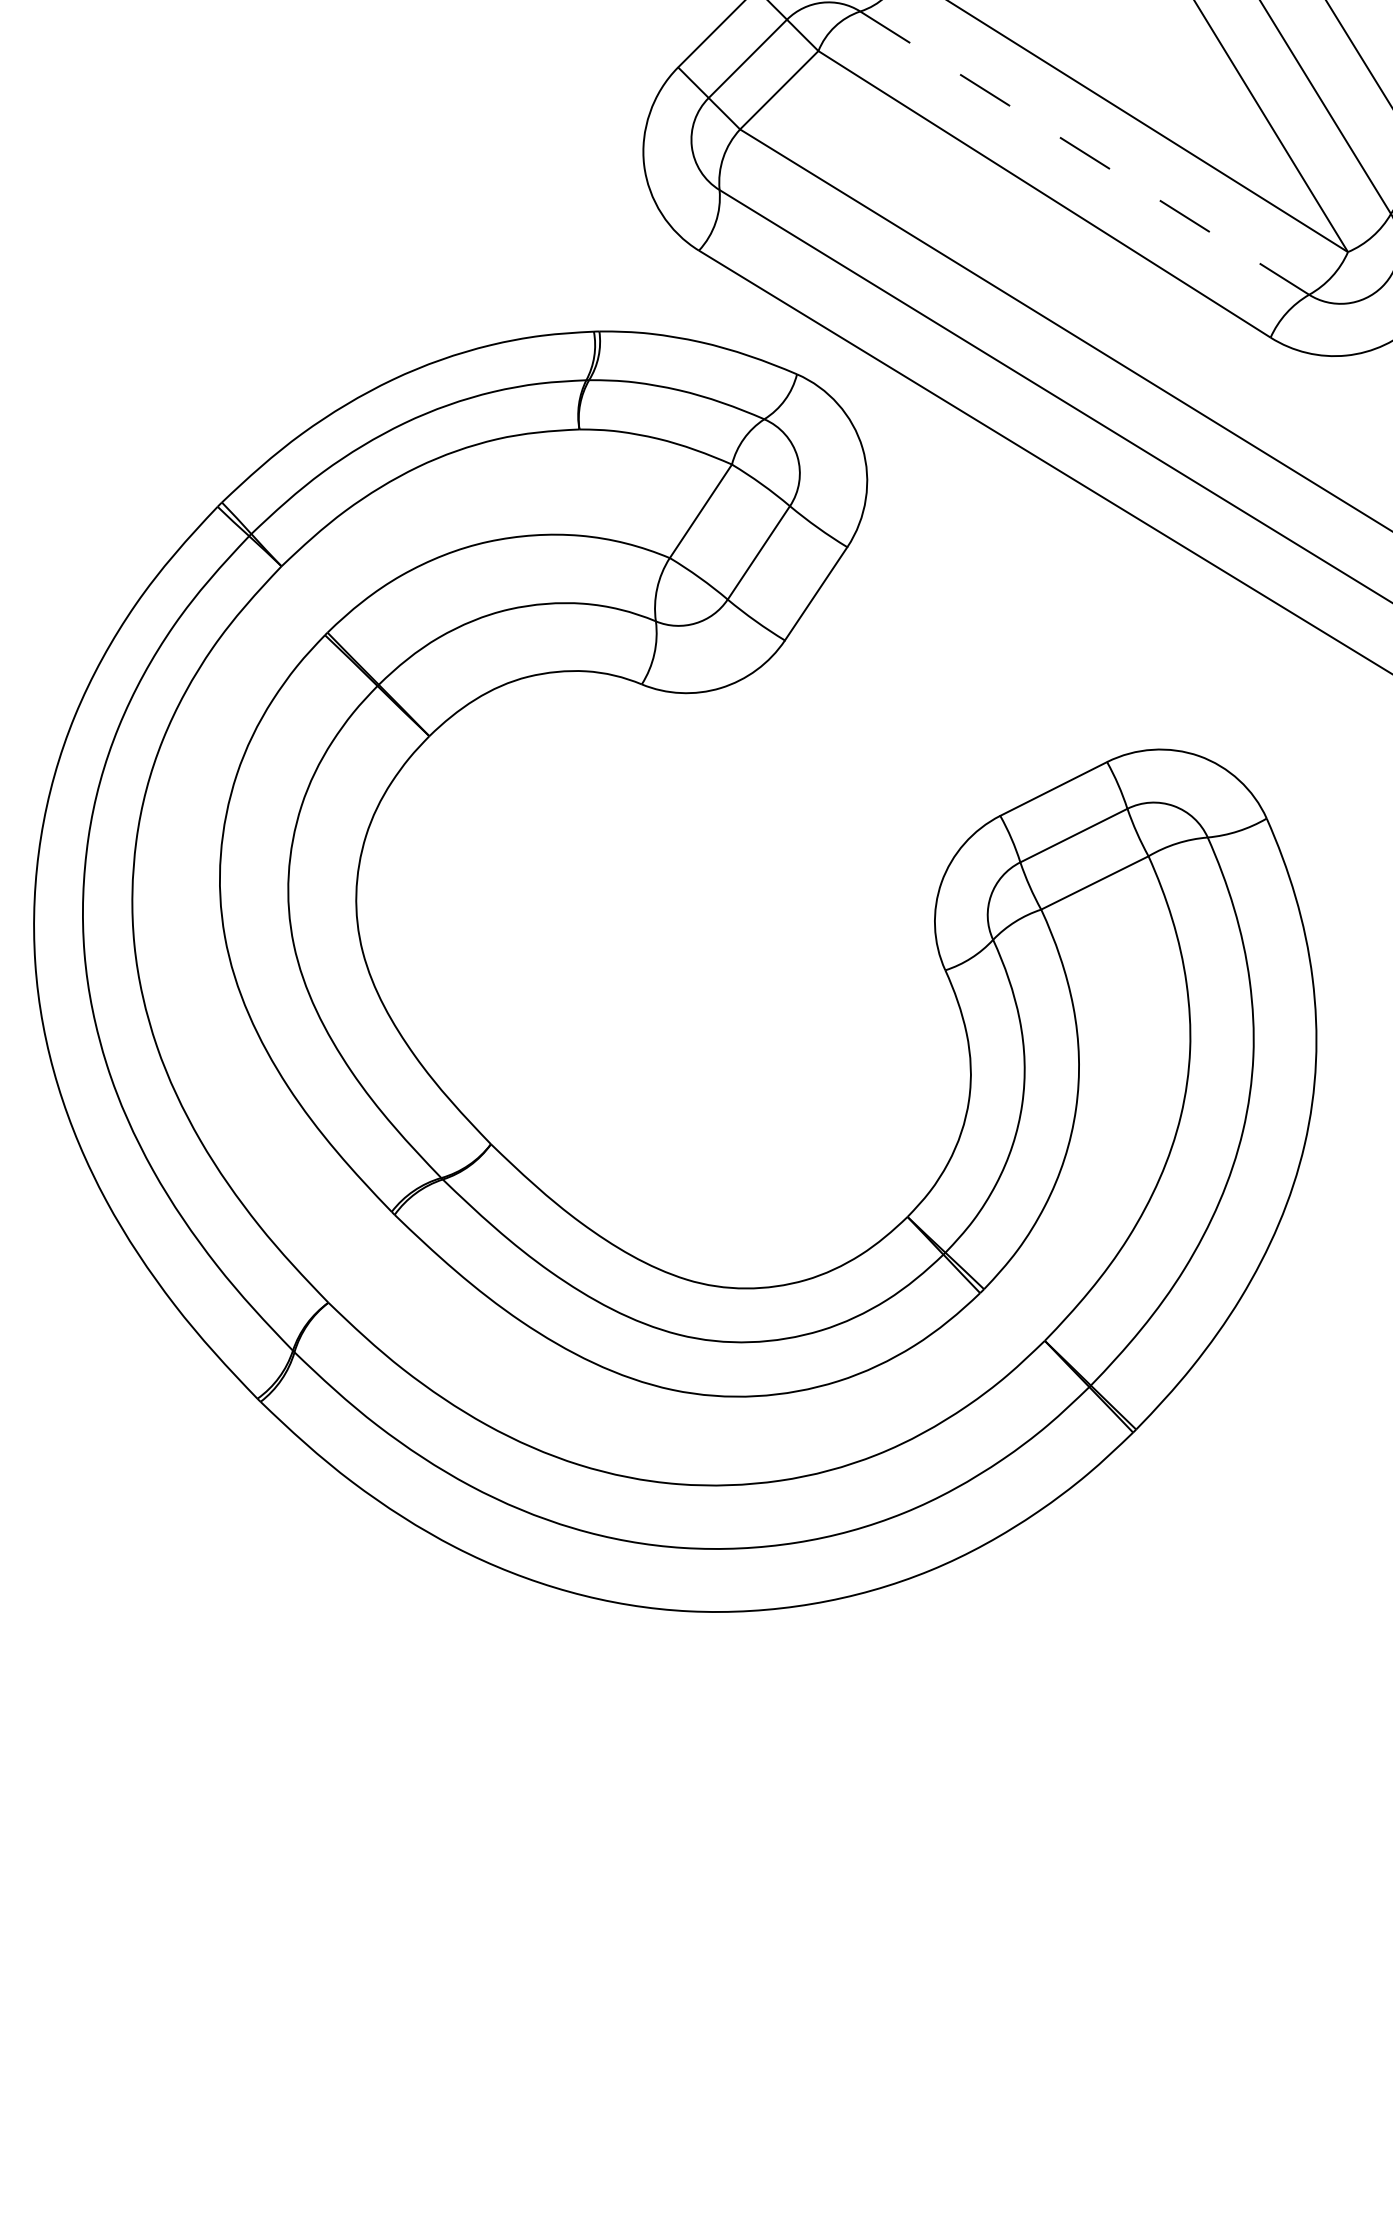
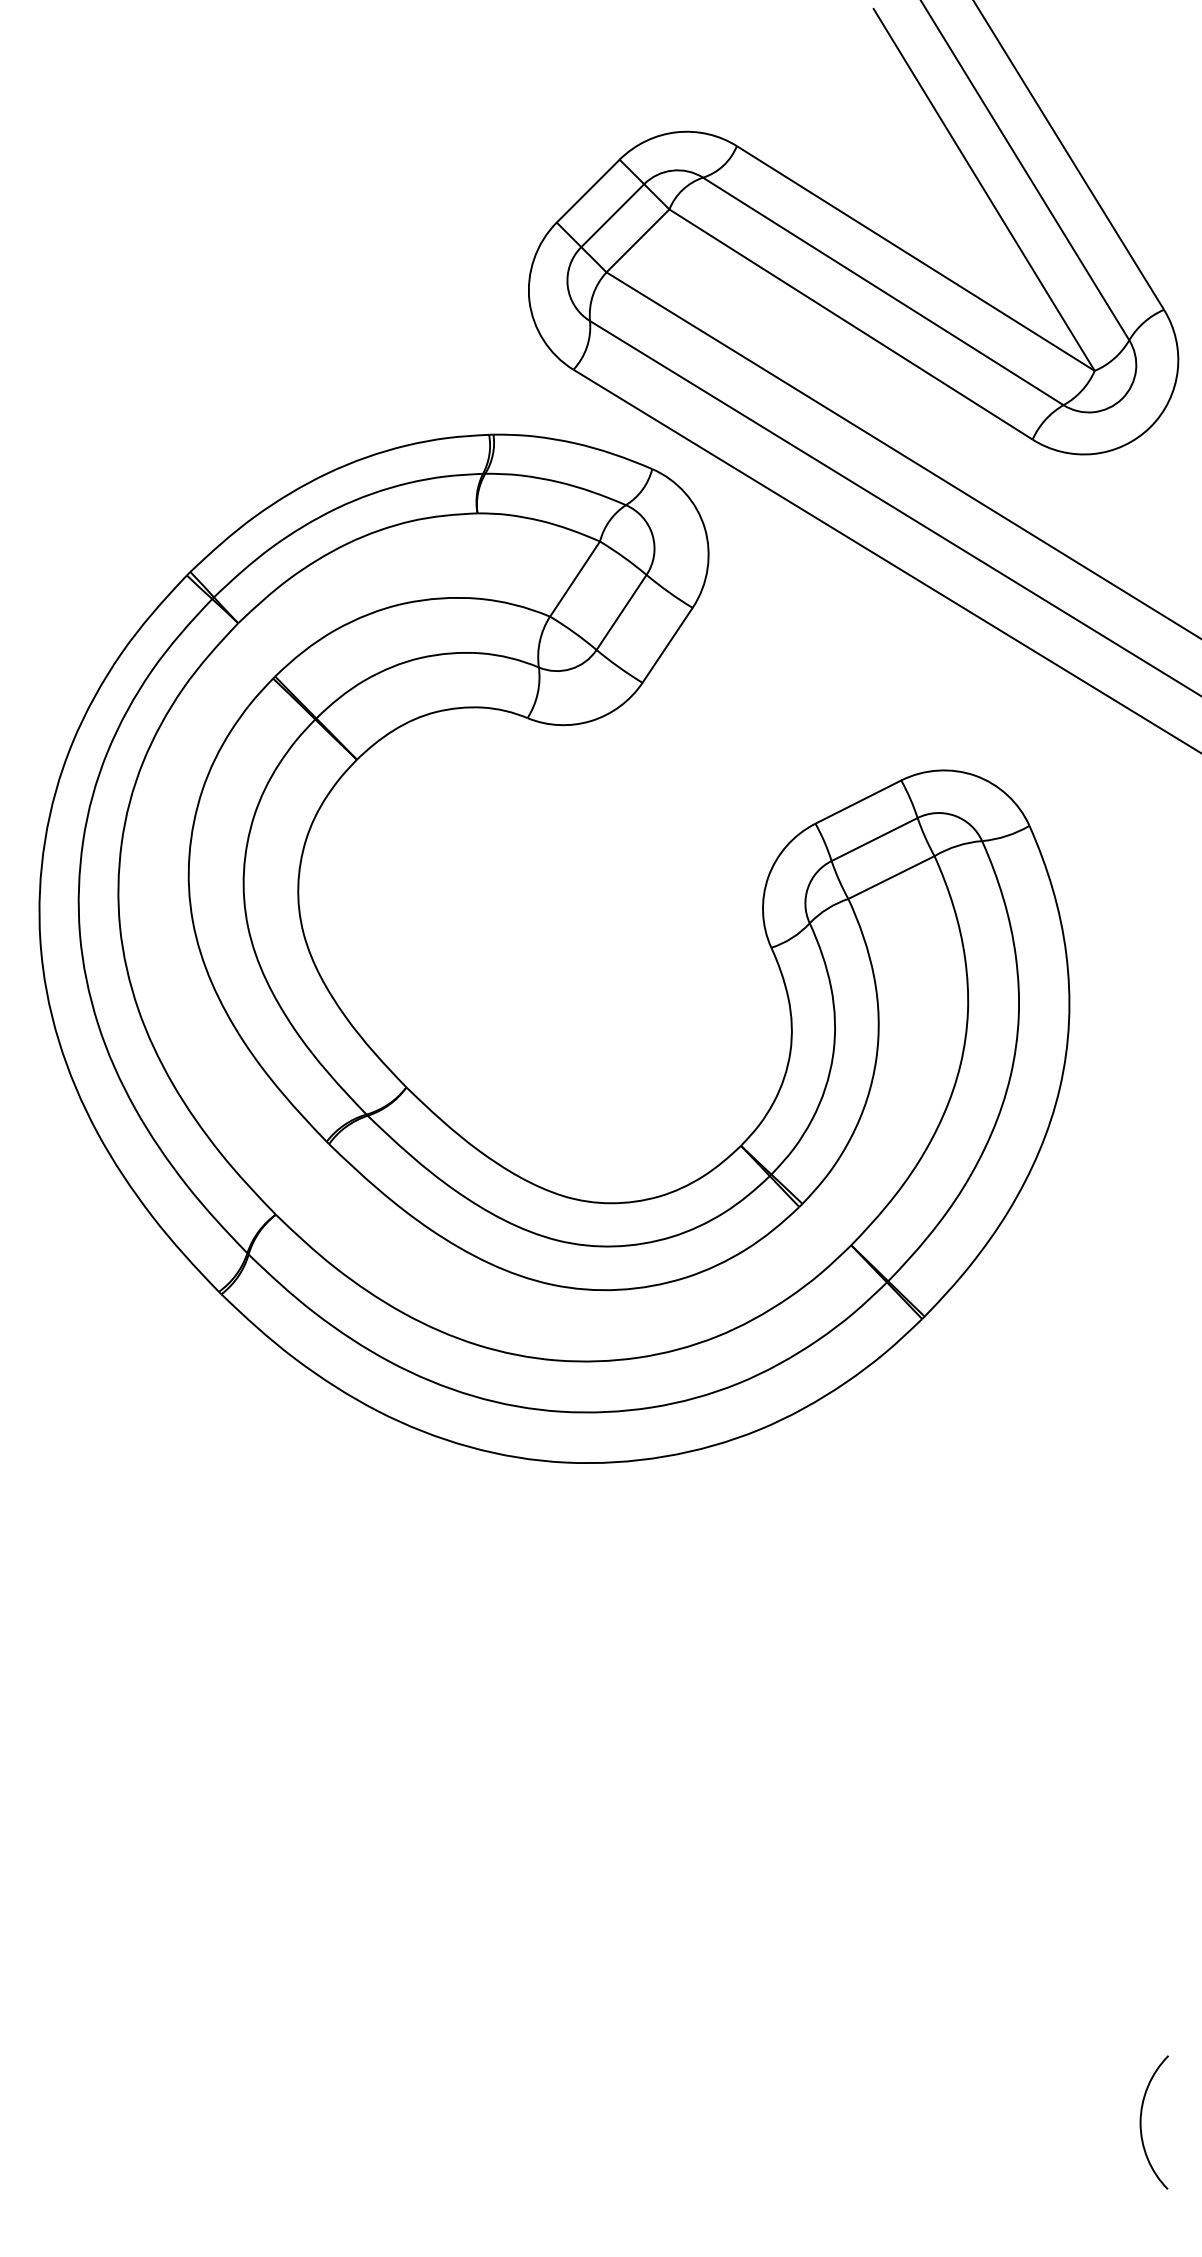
line: (1084, 153) -> (883, 291), dashed -> solid

